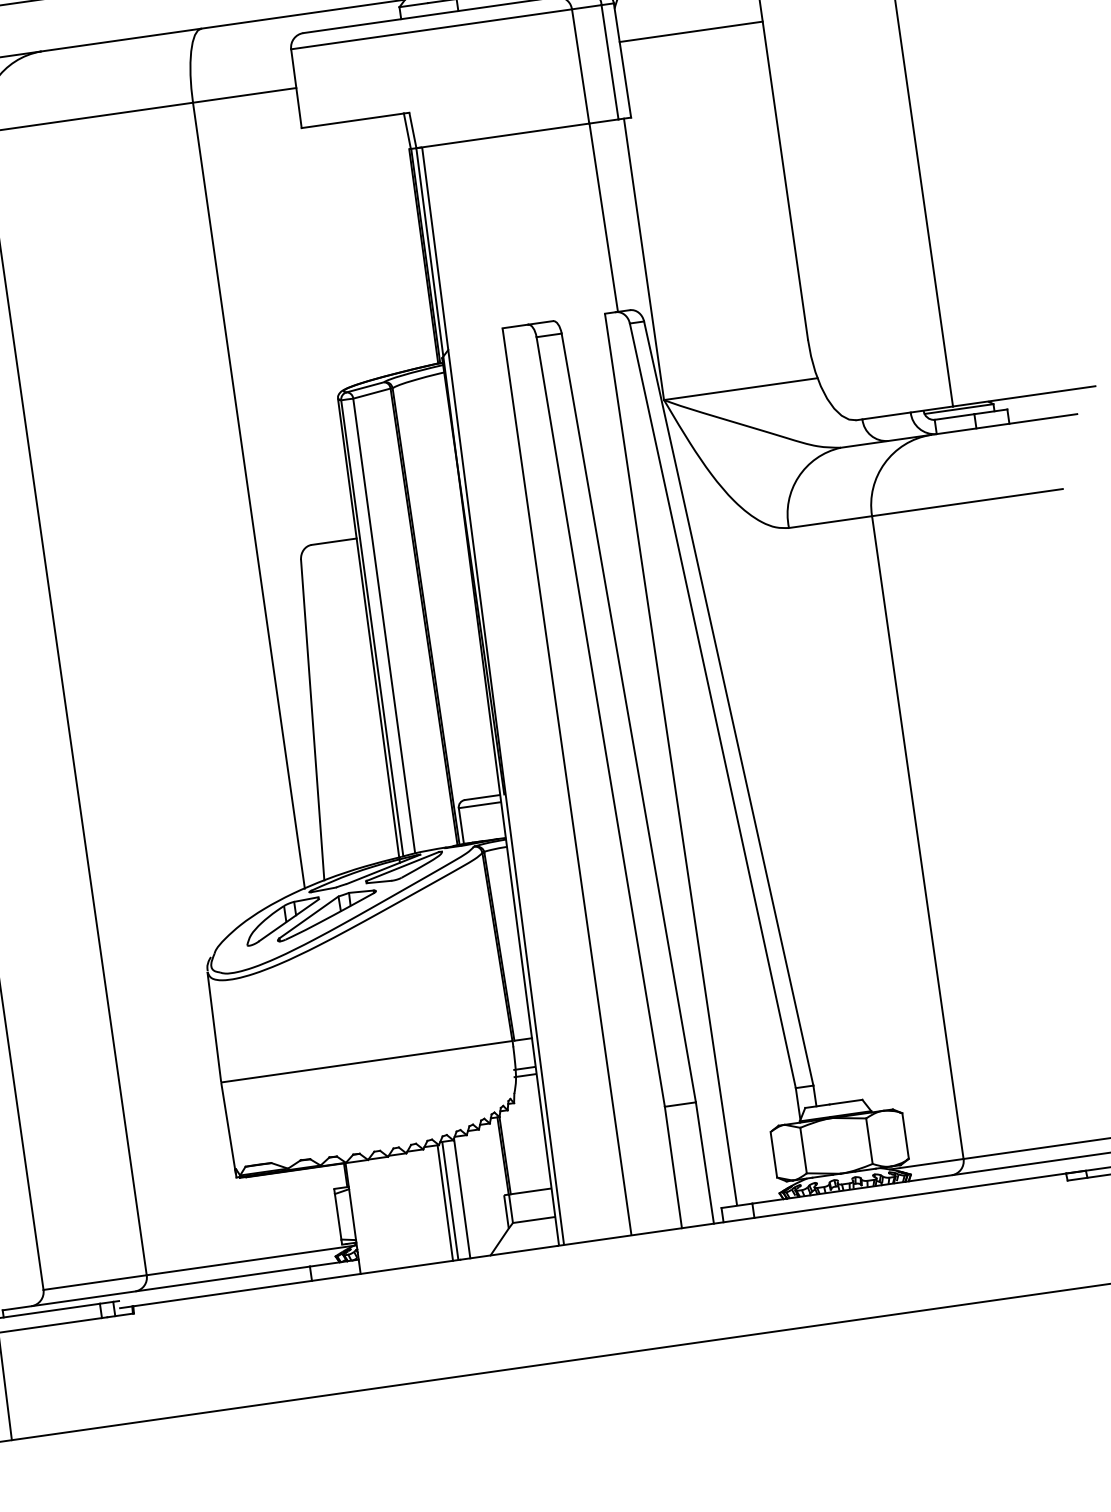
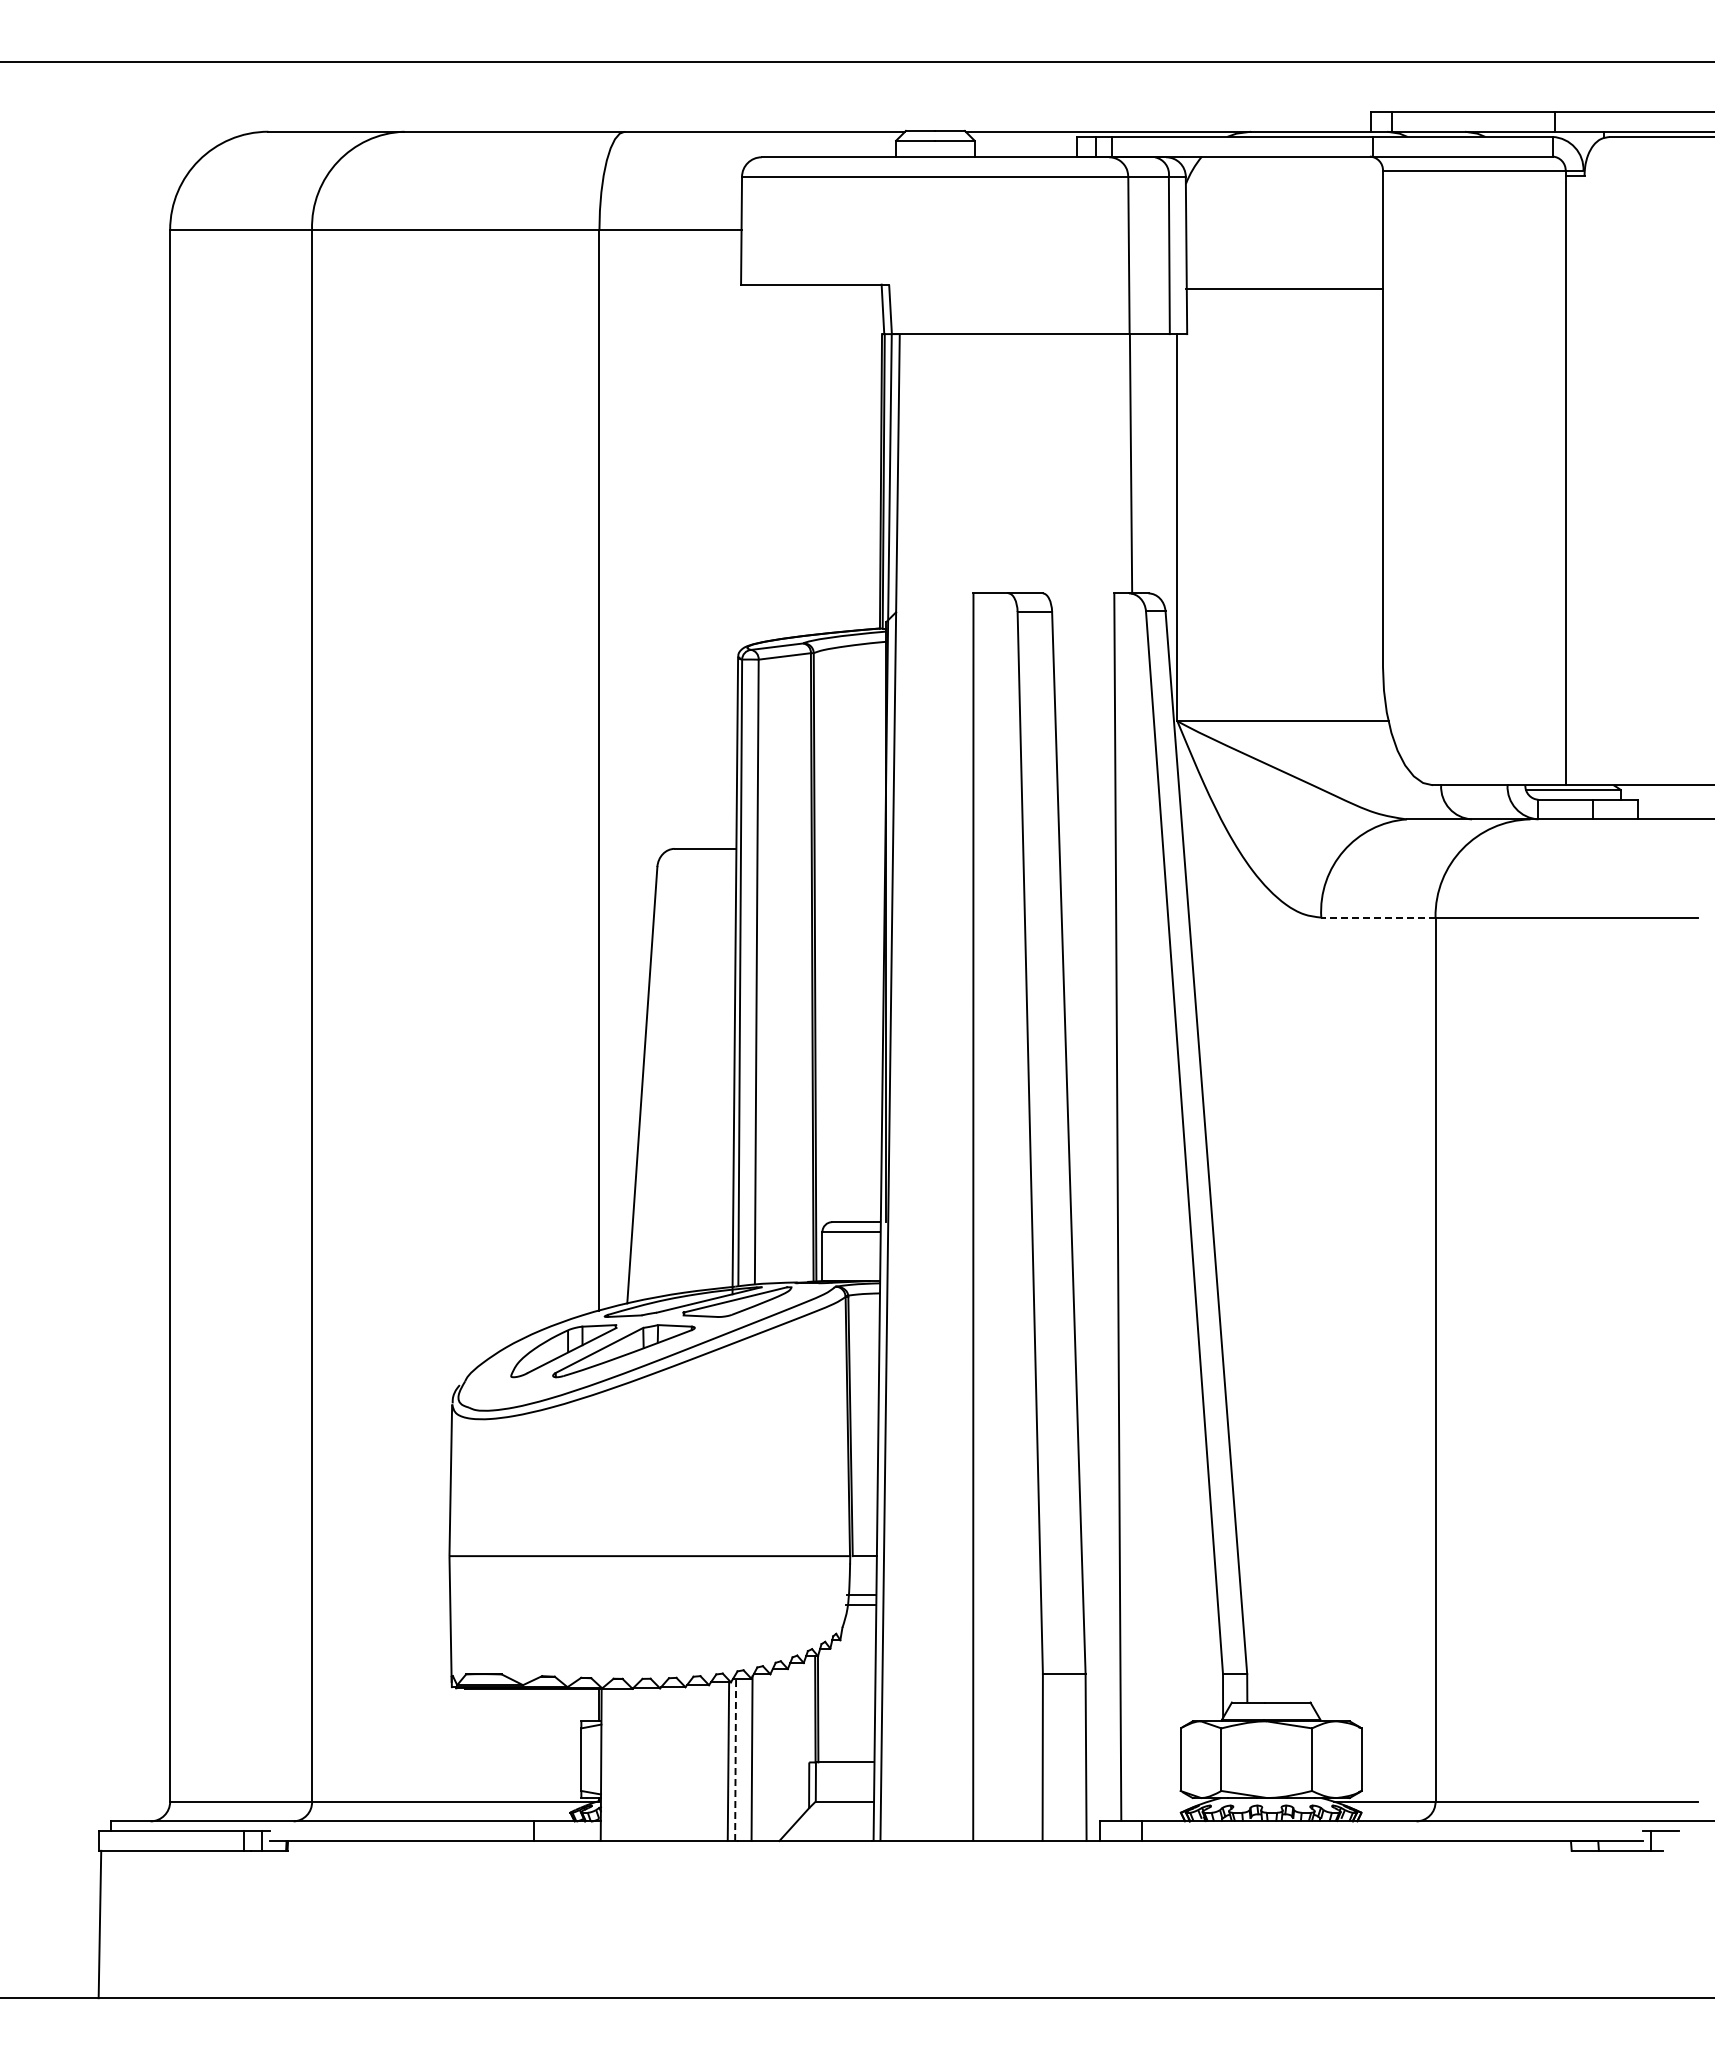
line: (691, 31) -> (1284, 288), moved
line: (829, 522) -> (1377, 917), solid -> dashed
line: (450, 1200) -> (735, 1759), solid -> dashed

